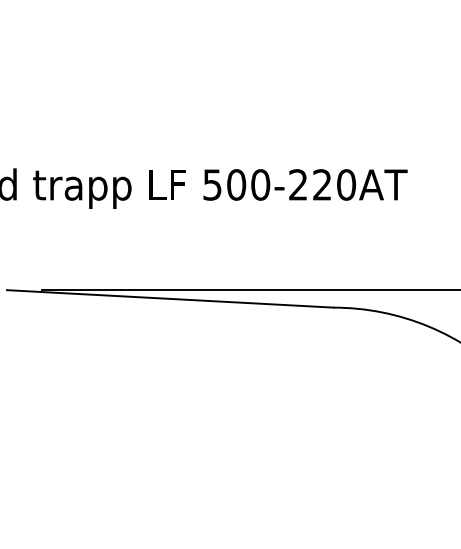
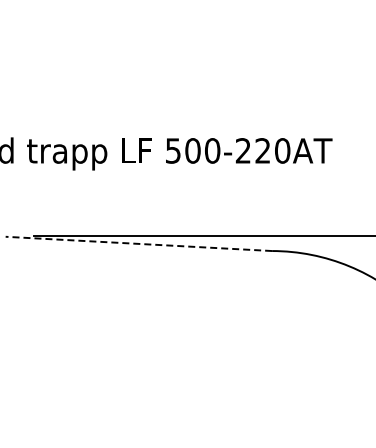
line: (169, 298) -> (138, 243), solid -> dashed

